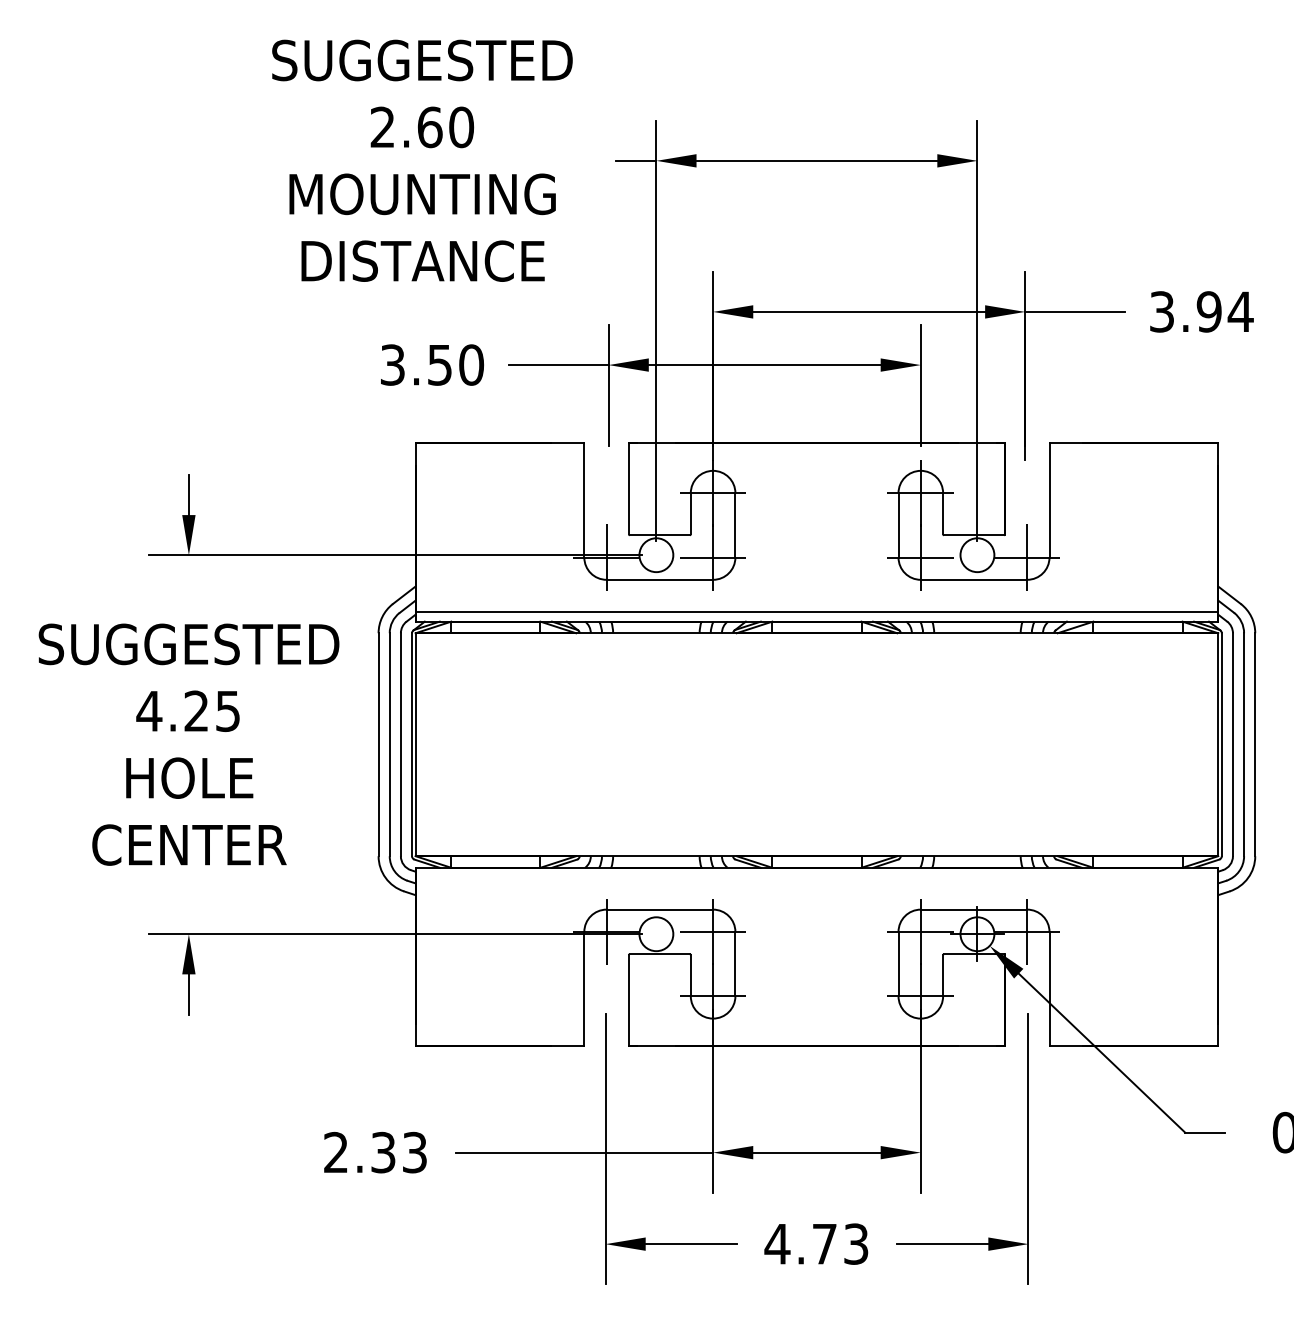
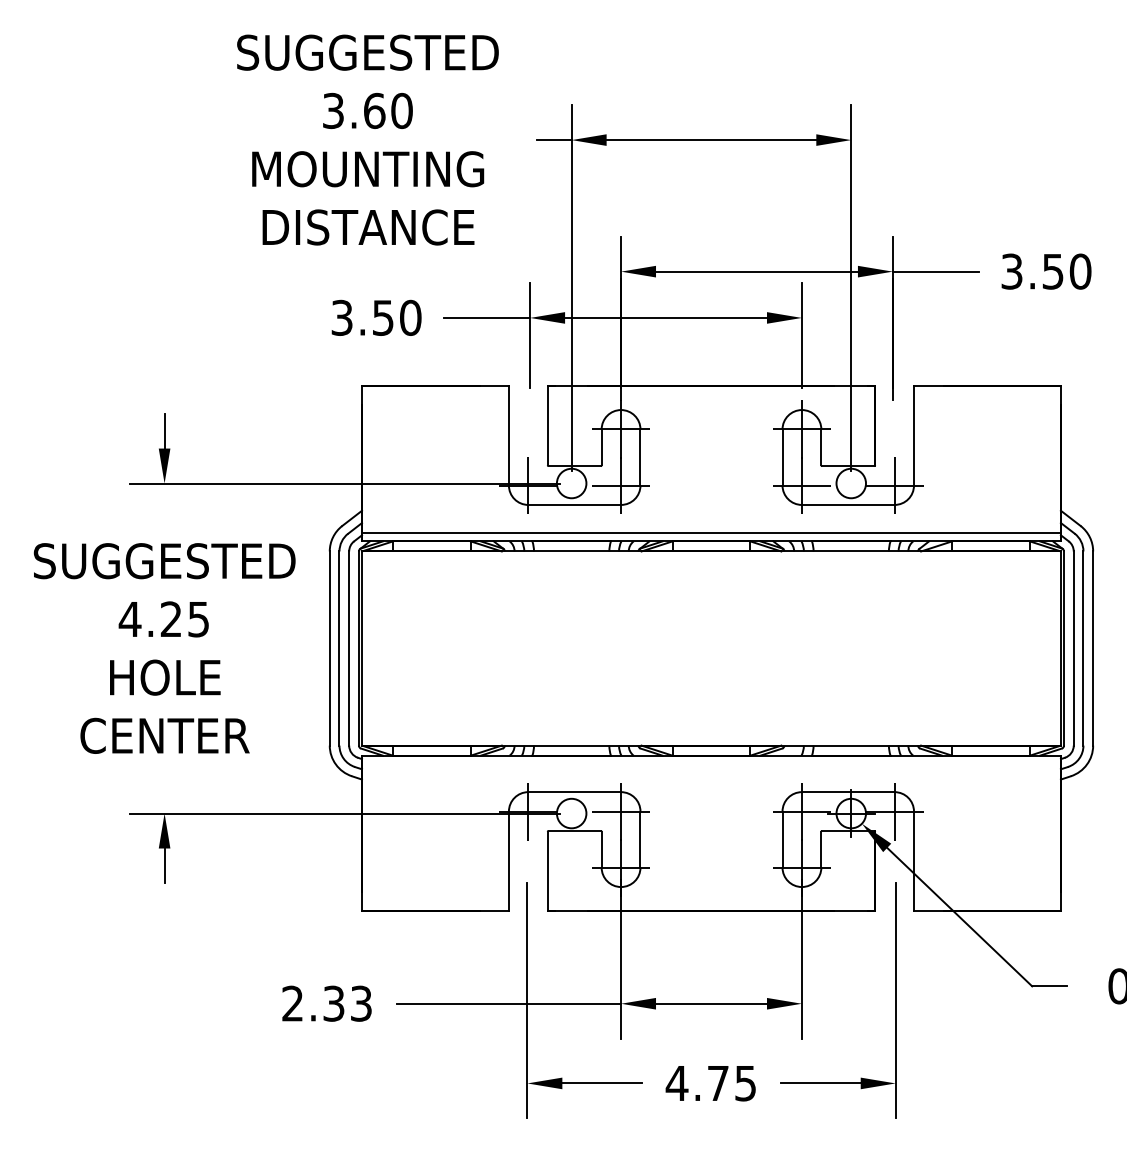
text: (382, 127) -> (333, 111), 2.60 -> 3.60
text: (1224, 311) -> (1066, 271), 3.94 -> 3.50
text: (856, 1243) -> (745, 1082), 4.73 -> 4.75

